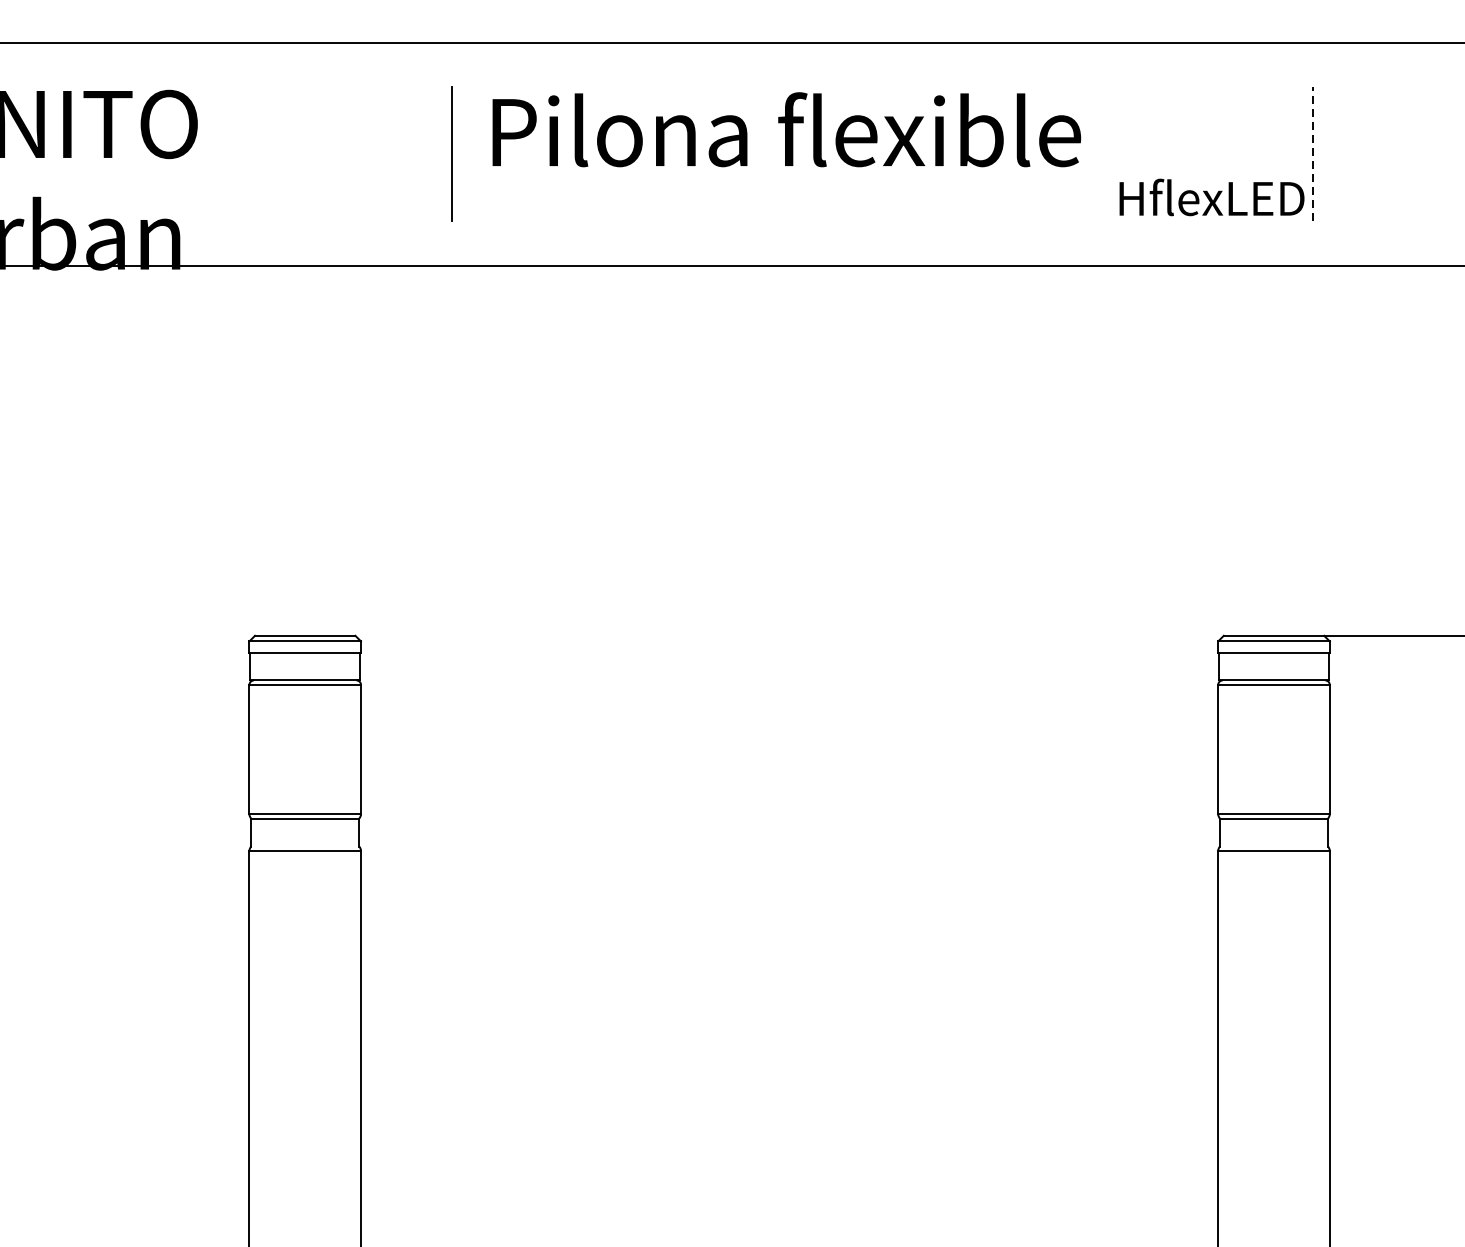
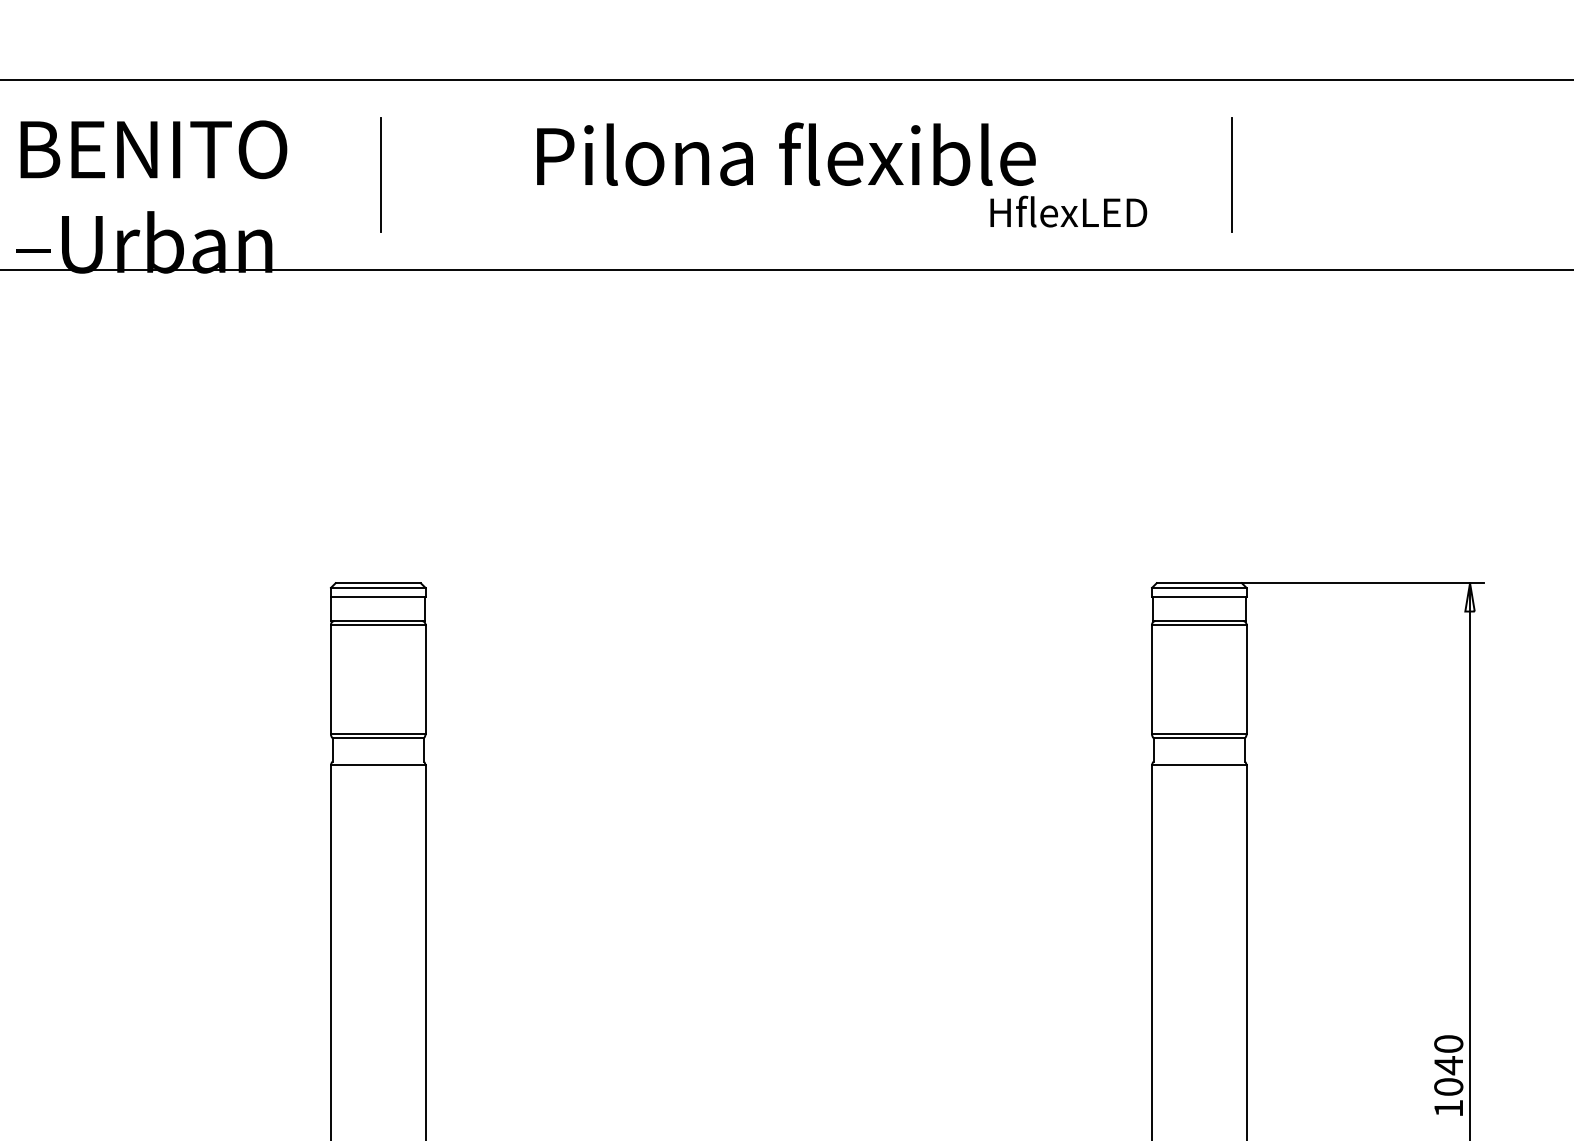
line: (451, 153) -> (380, 174), moved
line: (1313, 153) -> (1232, 174), dashed -> solid
text: (1211, 197) -> (1068, 211), moved

